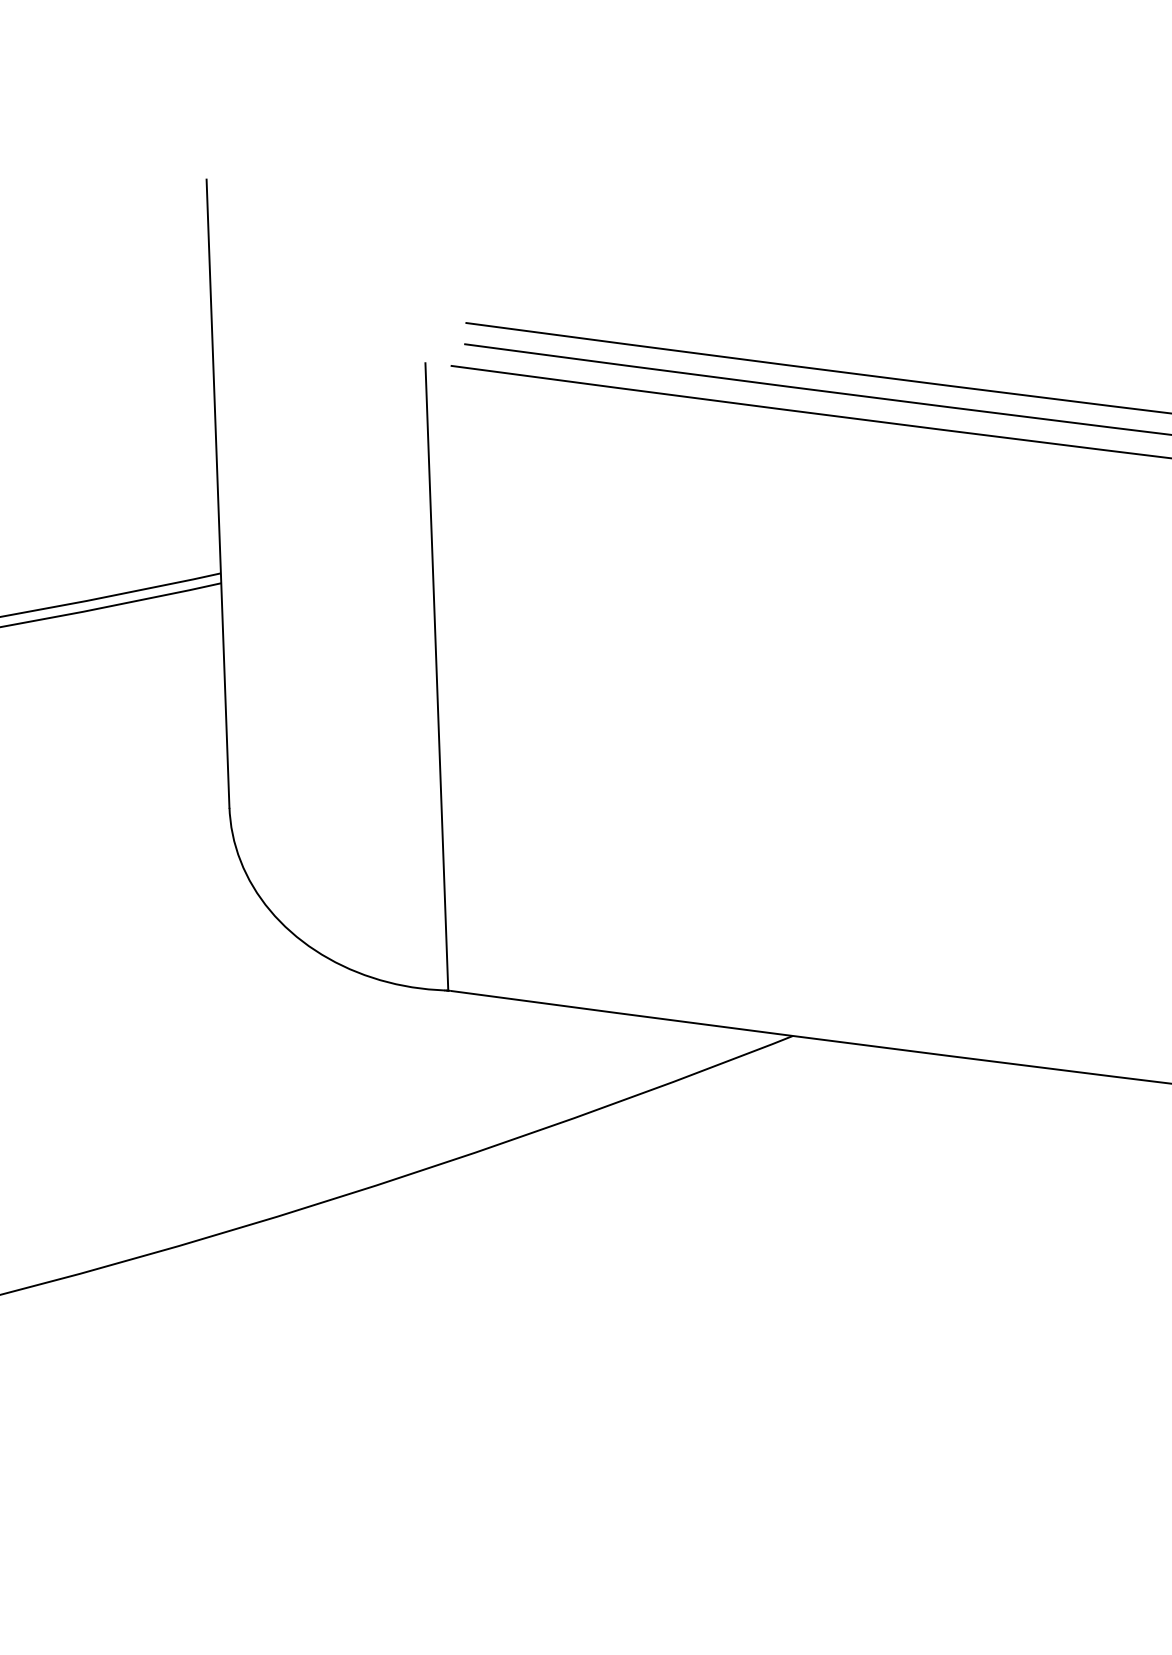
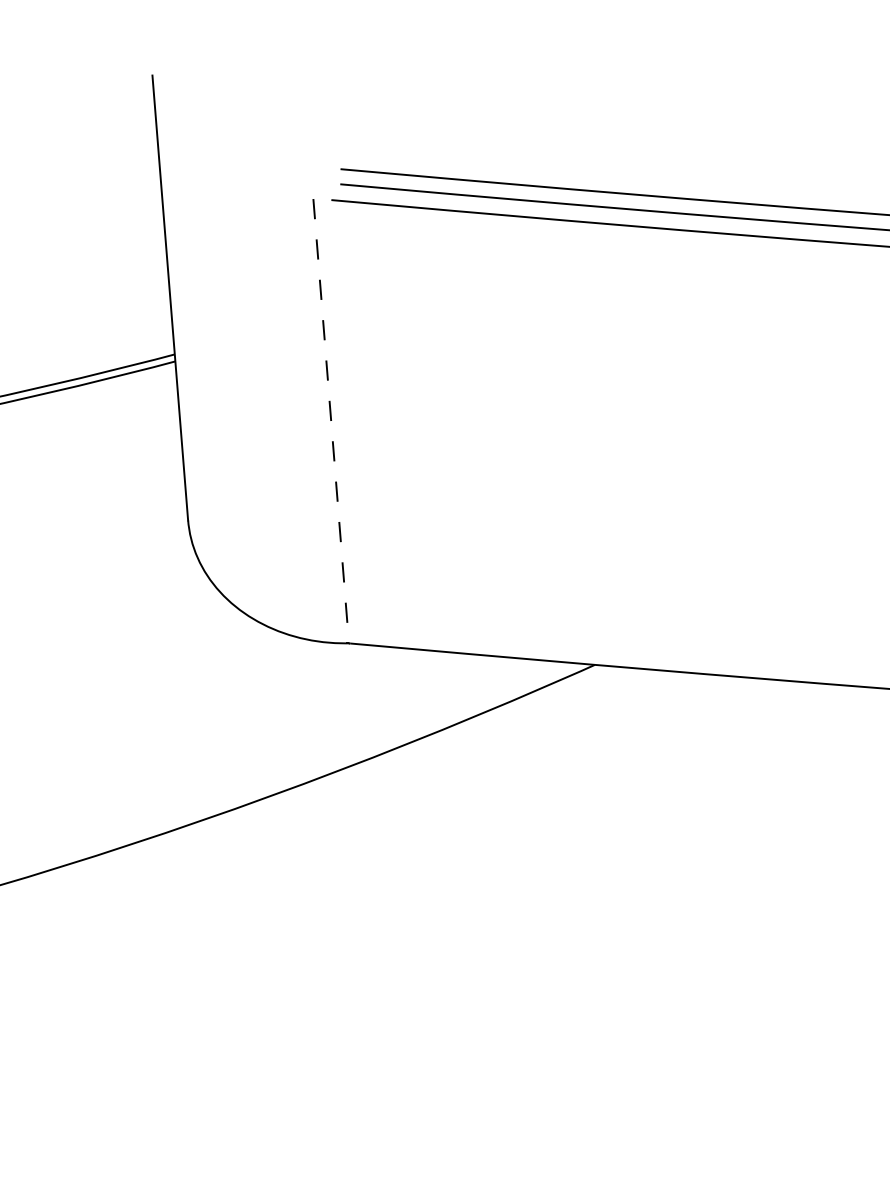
line: (437, 677) -> (331, 421), solid -> dashed

